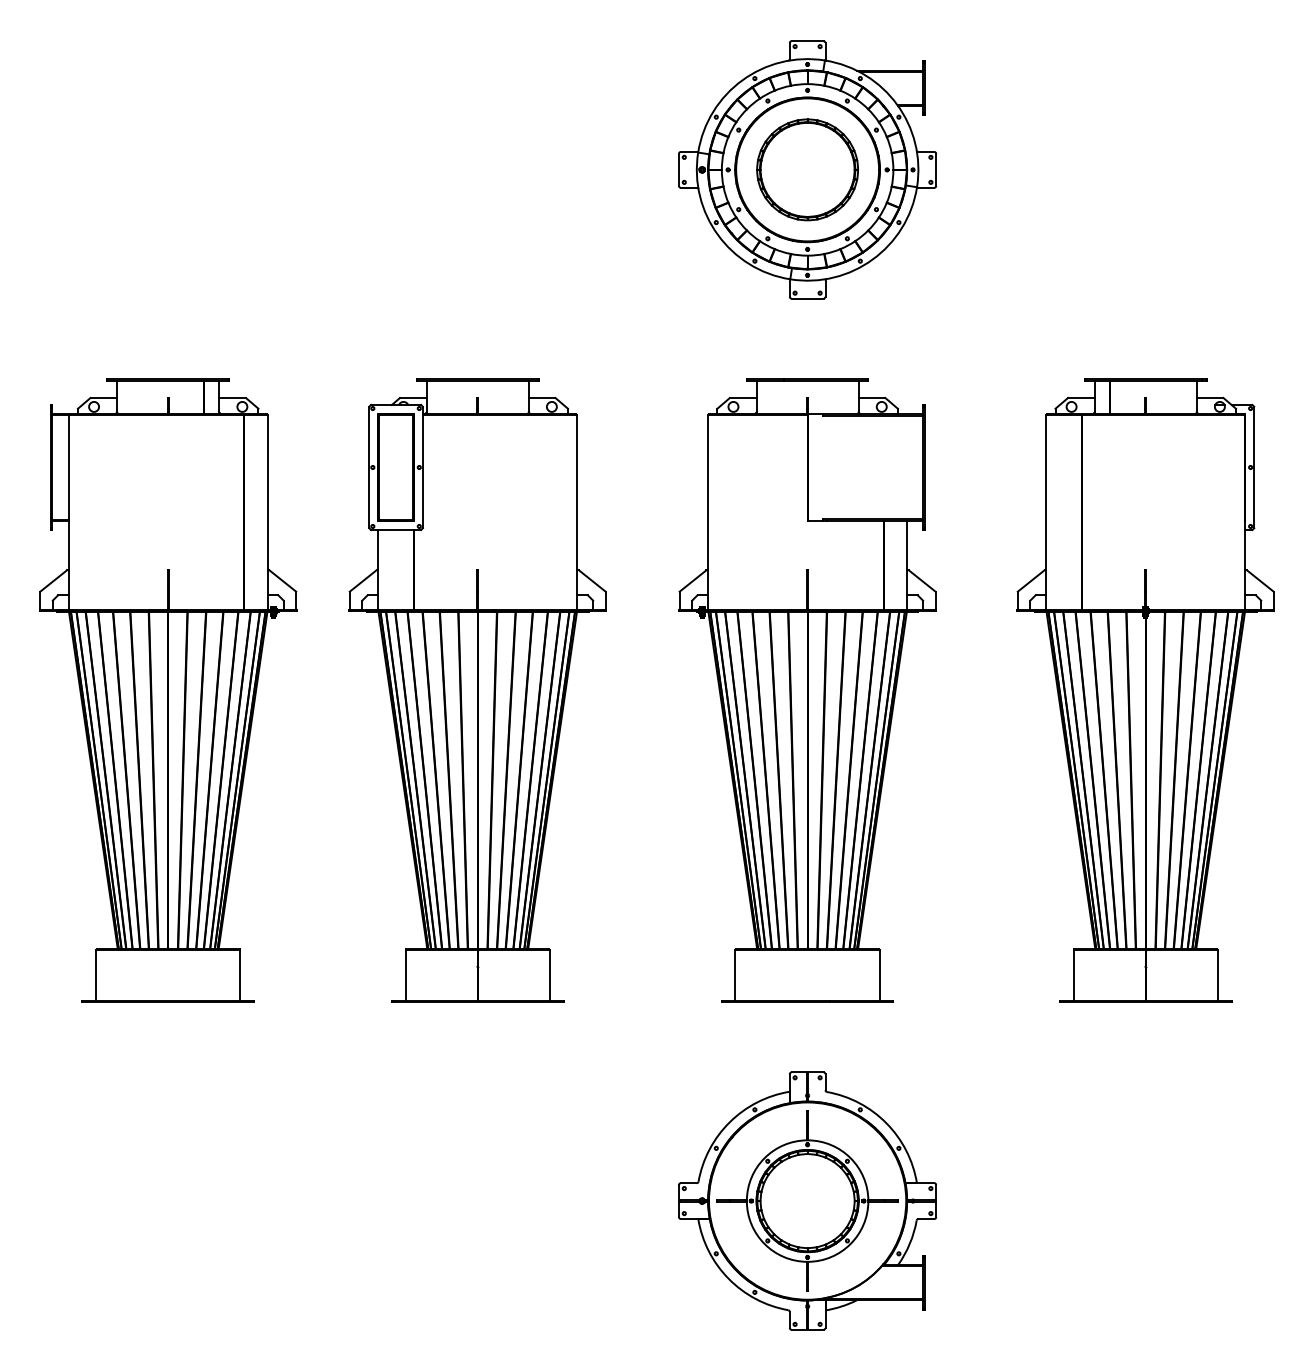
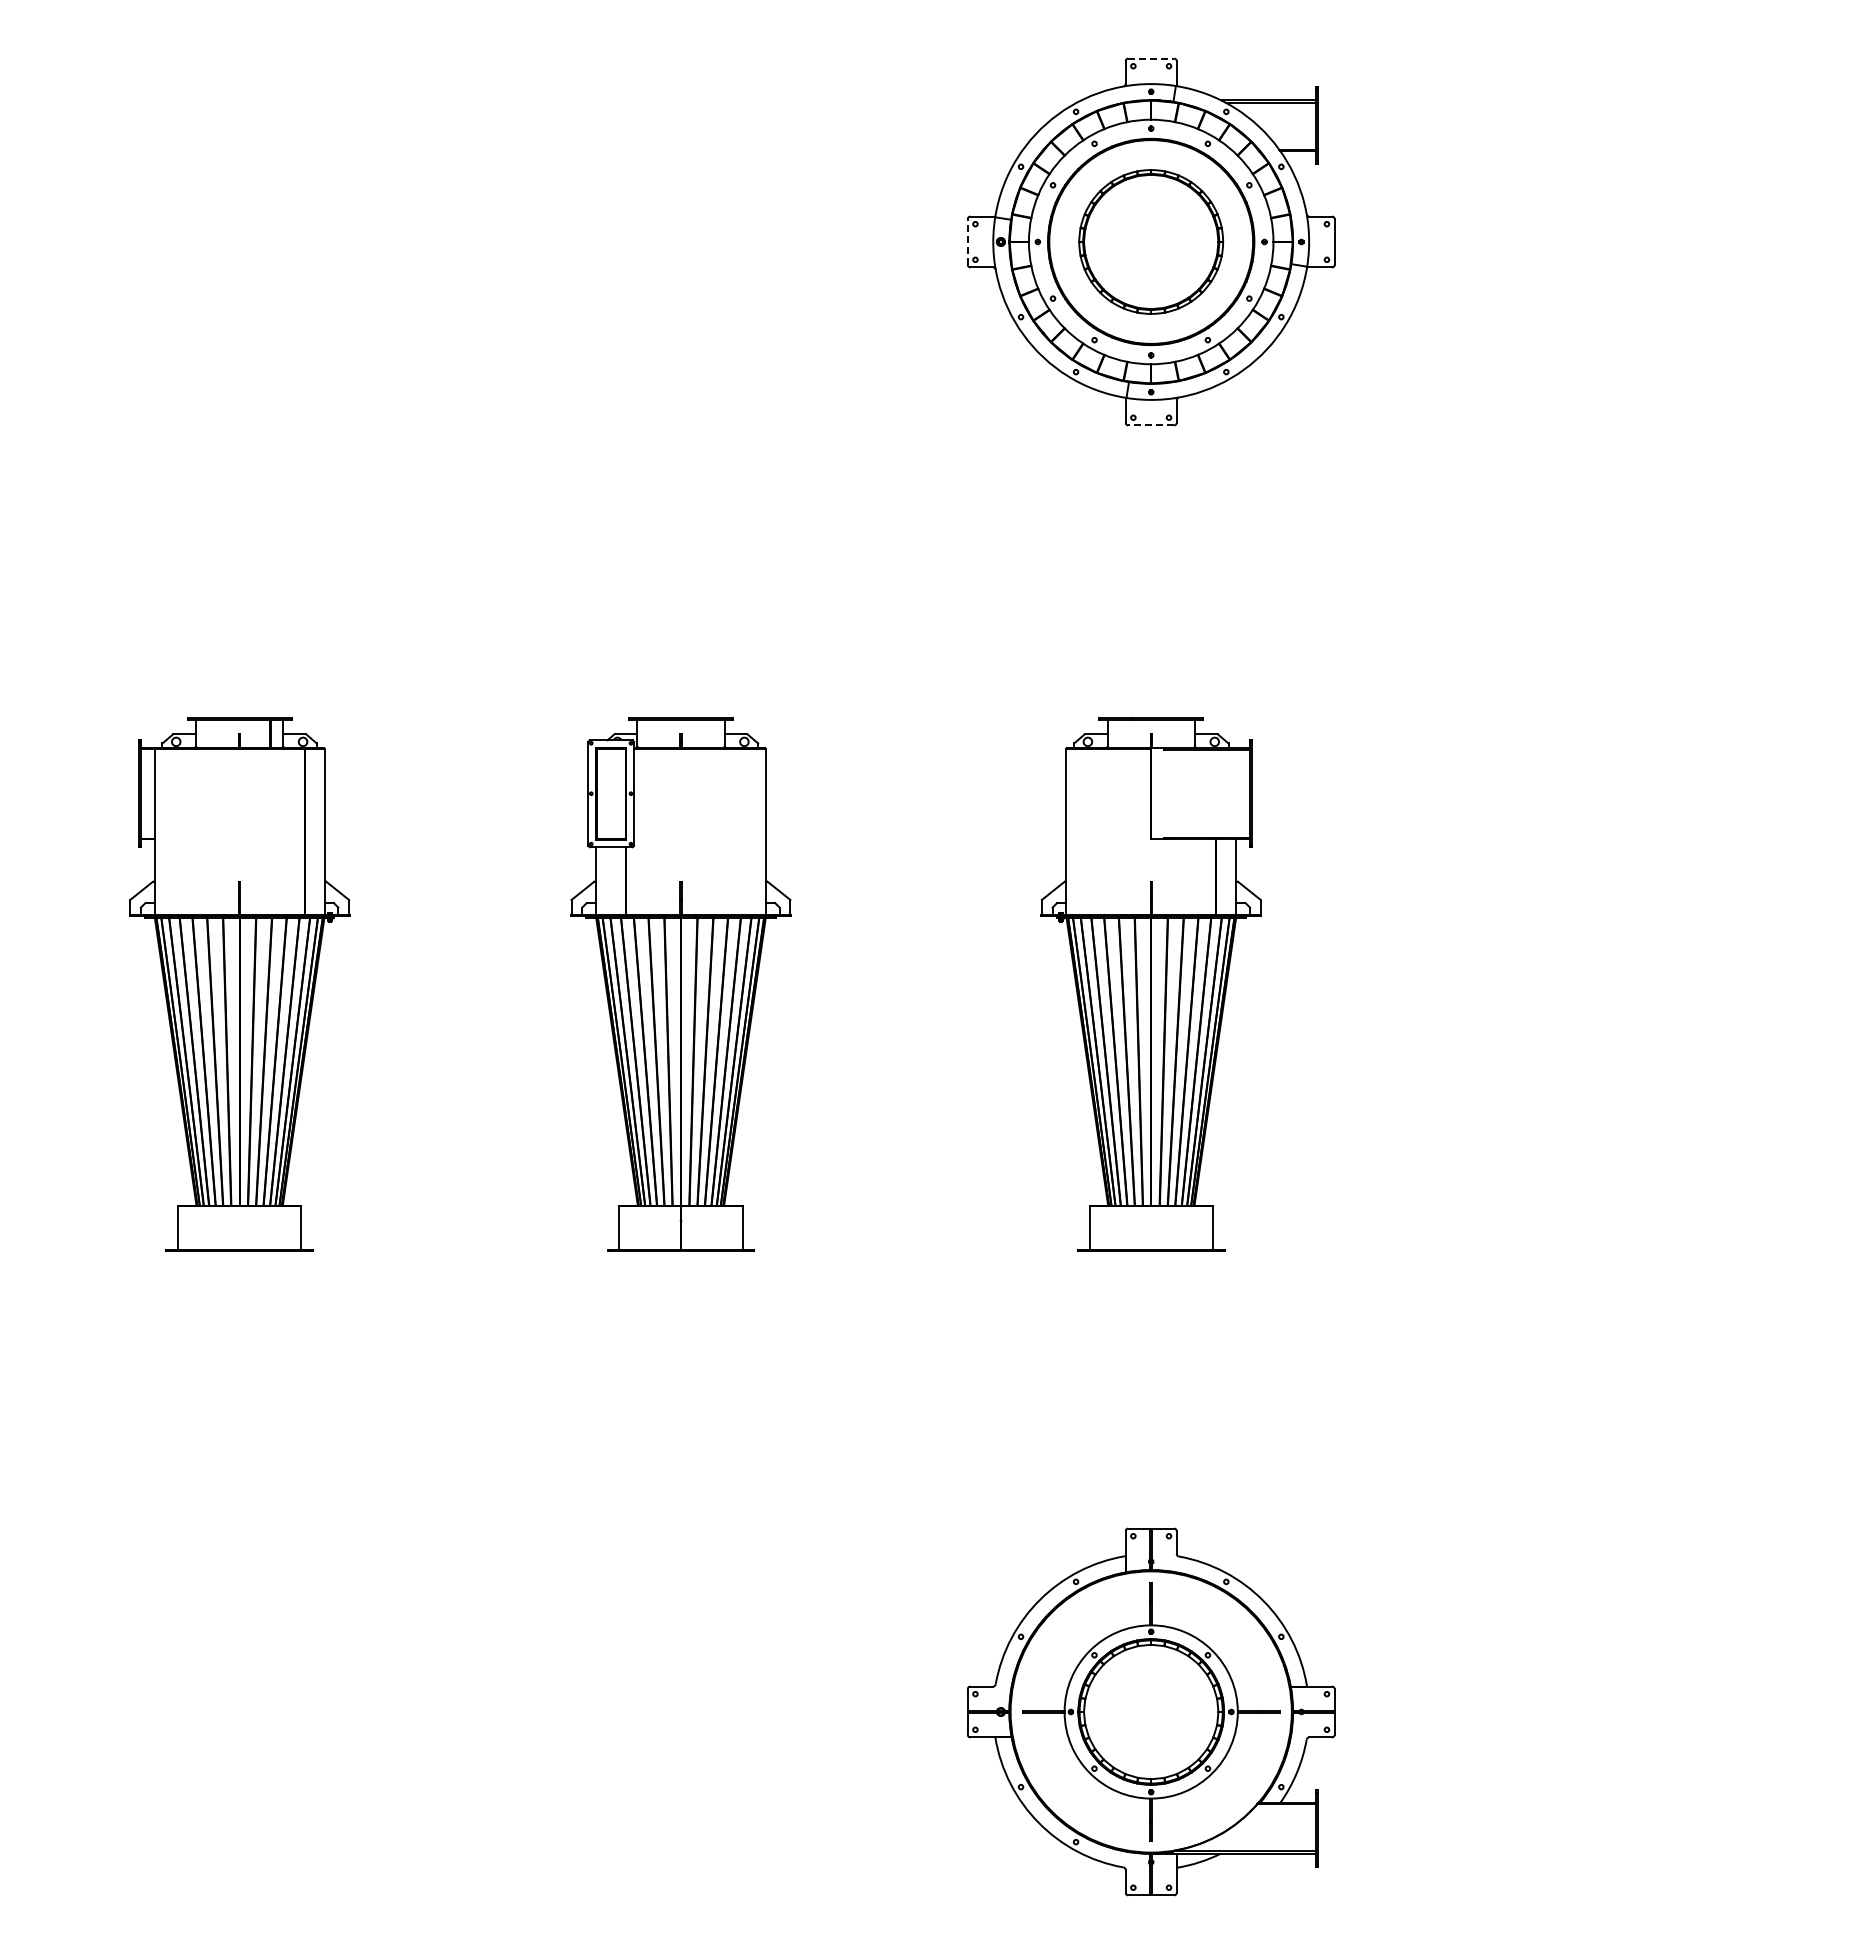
line: (807, 41) -> (1151, 58), solid -> dashed
line: (678, 170) -> (967, 242), solid -> dashed
line: (807, 298) -> (1151, 425), solid -> dashed
part: (168, 690) -> (239, 984), size x0.6
part: (477, 690) -> (680, 984), size x0.6
part: (807, 690) -> (1151, 984), size x0.6
part: (1145, 690) -> (1633, 984), removed

